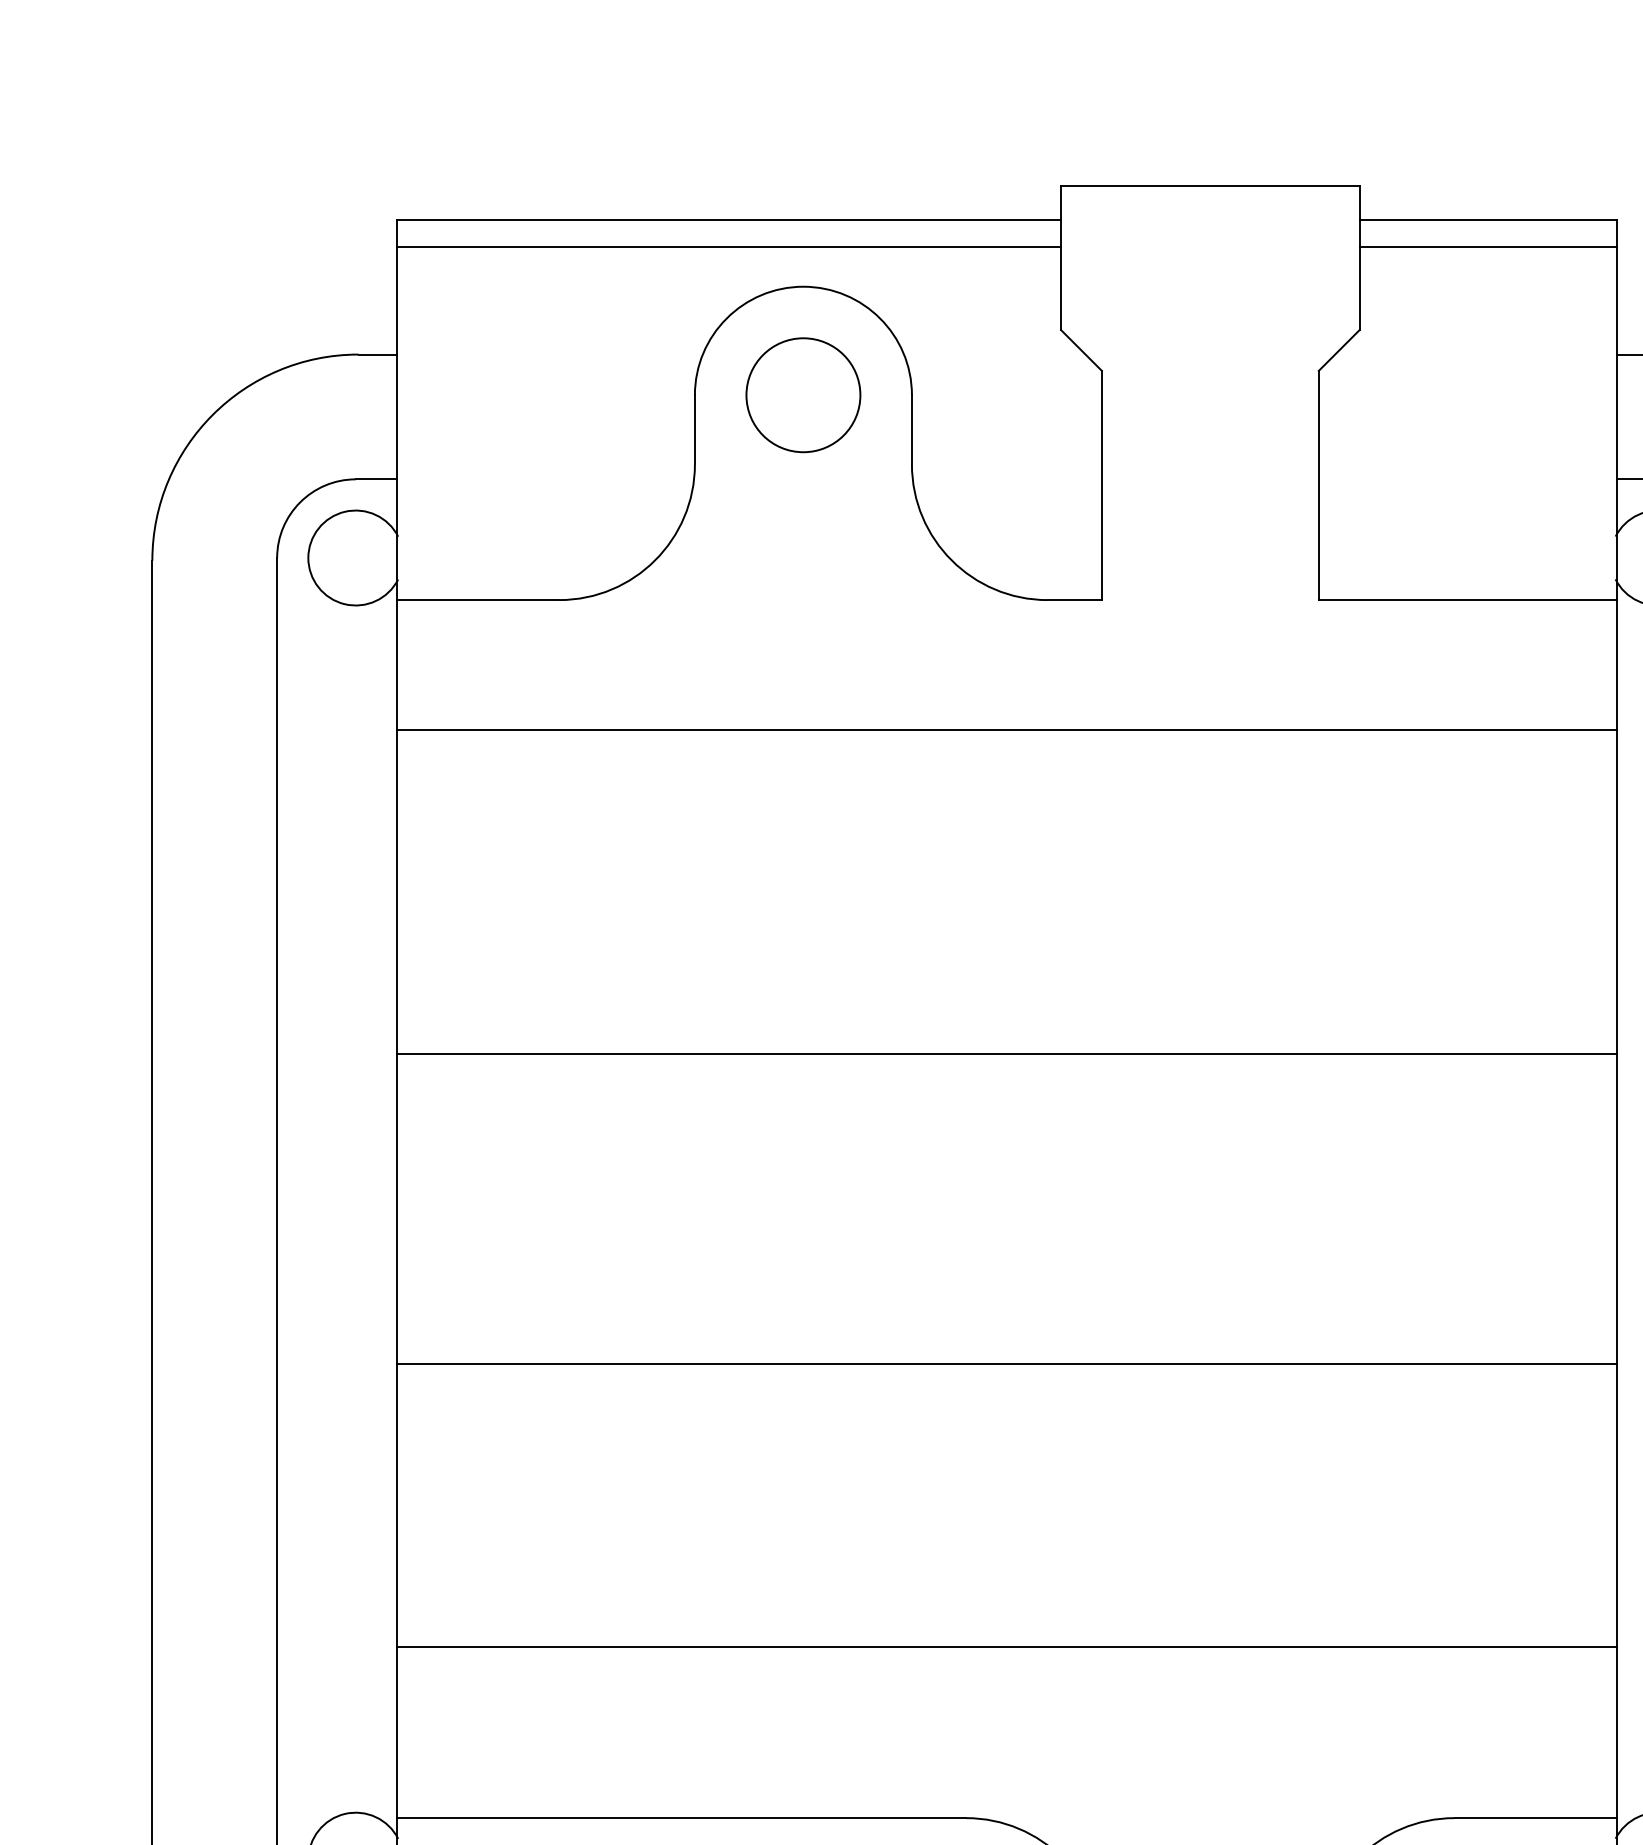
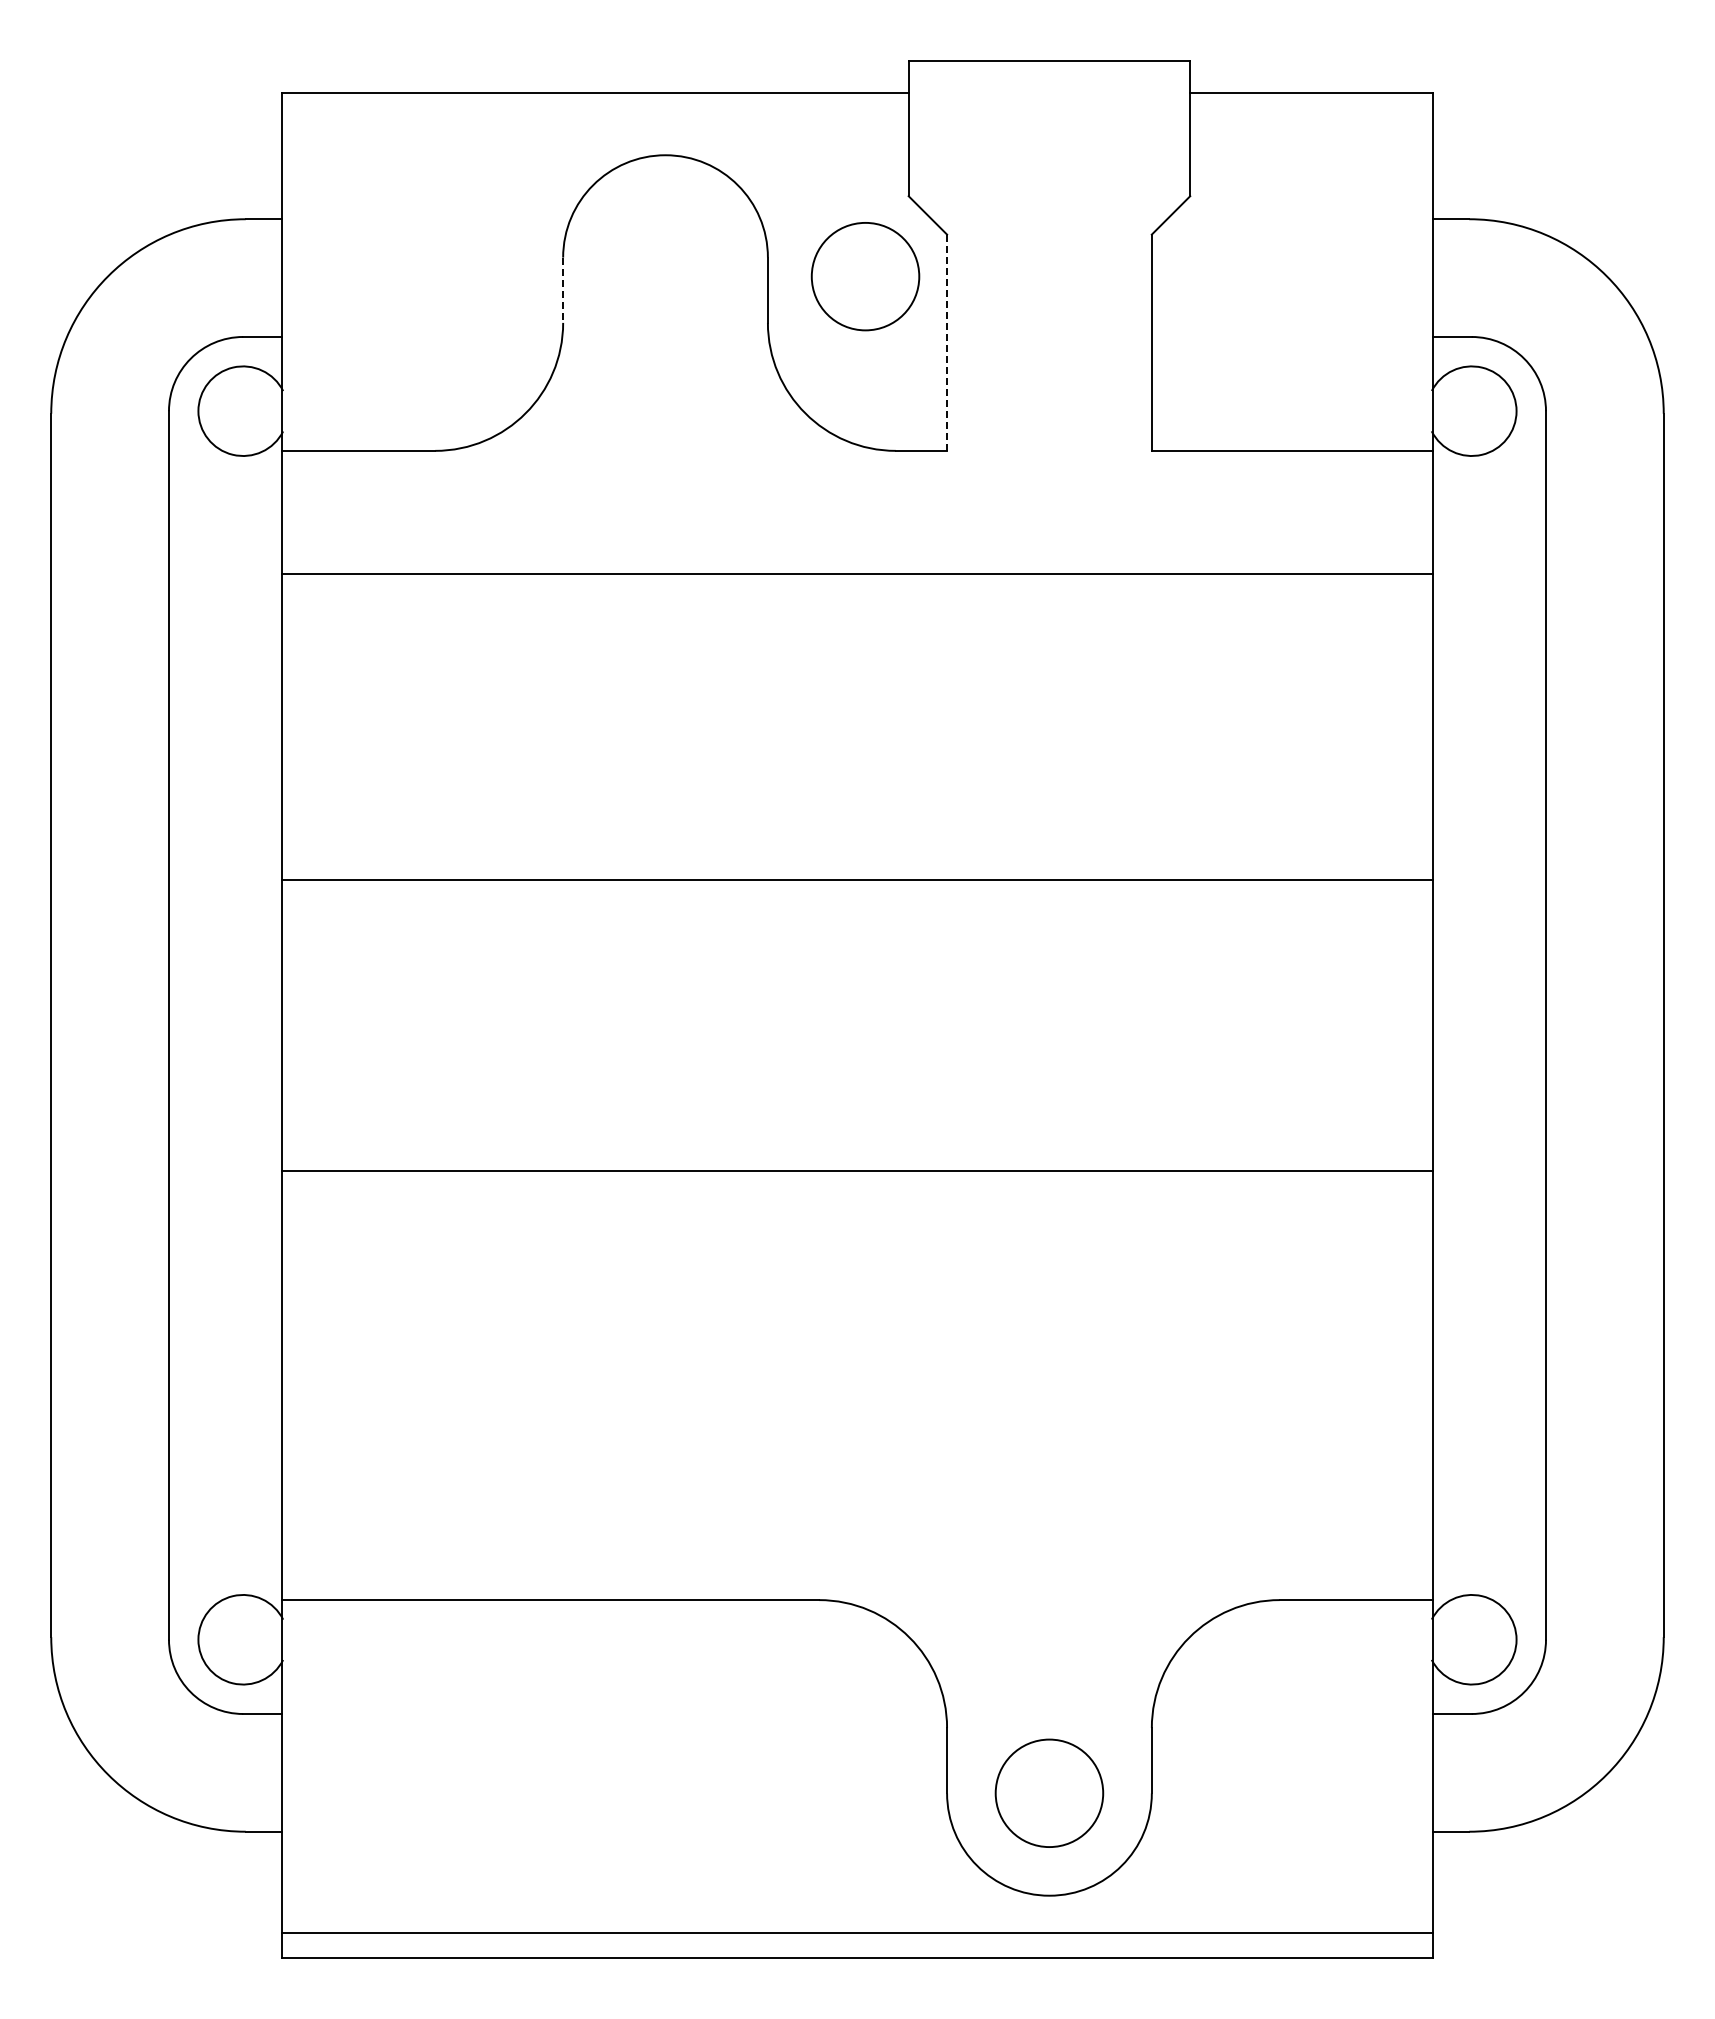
line: (728, 247) -> (594, 118), removed
line: (1488, 247) -> (1311, 118), removed
circle: (803, 395) -> (865, 276), moved
line: (695, 430) -> (563, 290), solid -> dashed
line: (1102, 485) -> (947, 342), solid -> dashed
line: (1006, 1646) -> (857, 1438), removed

